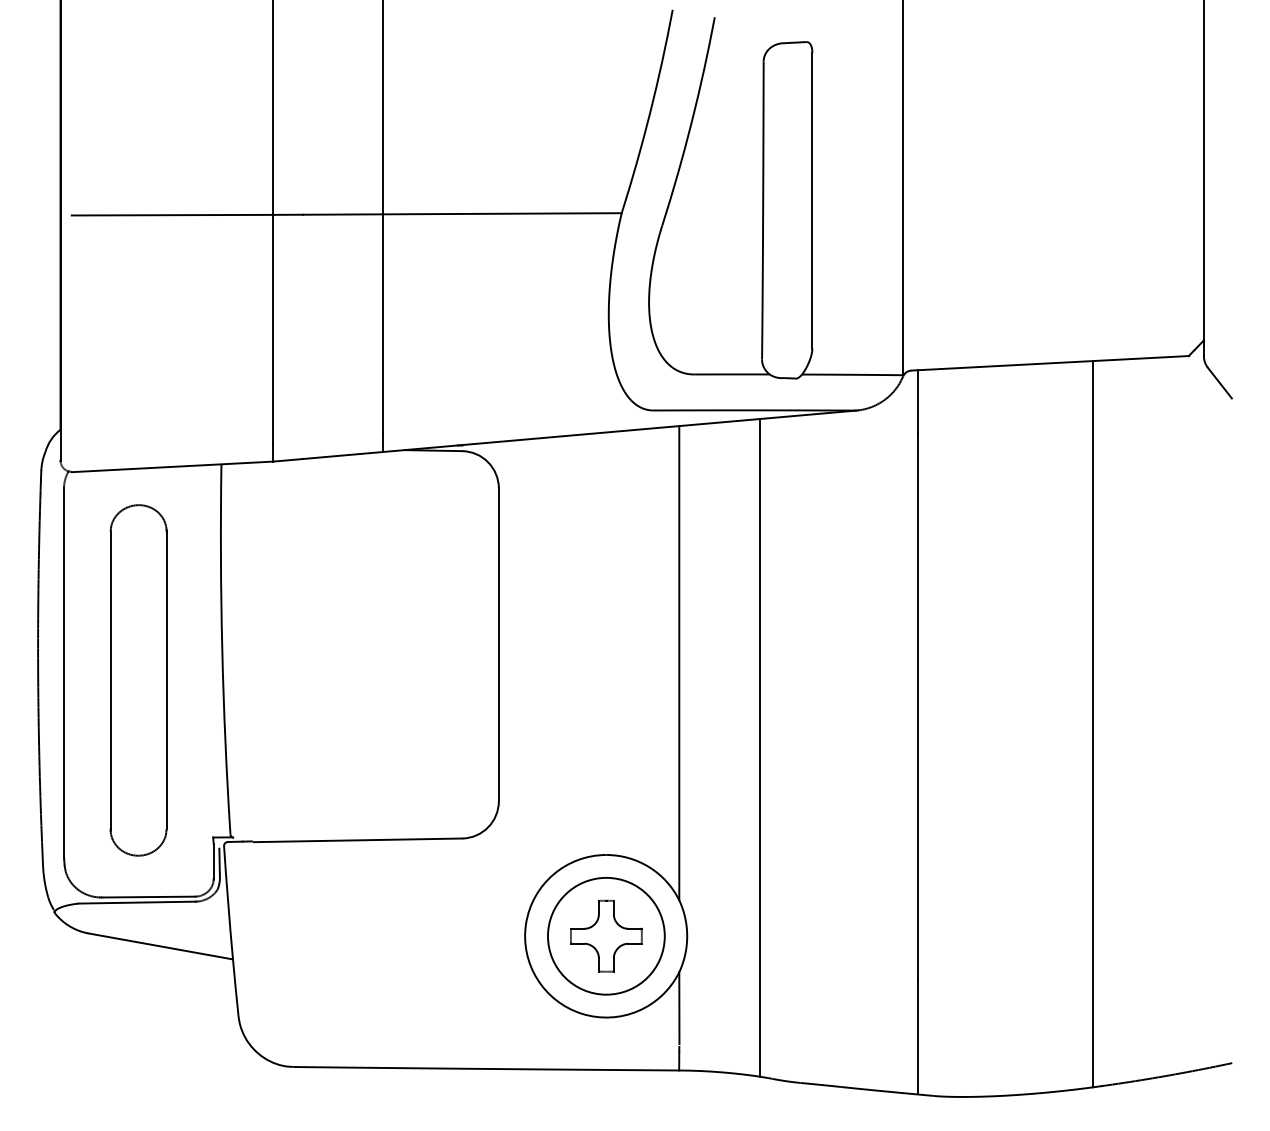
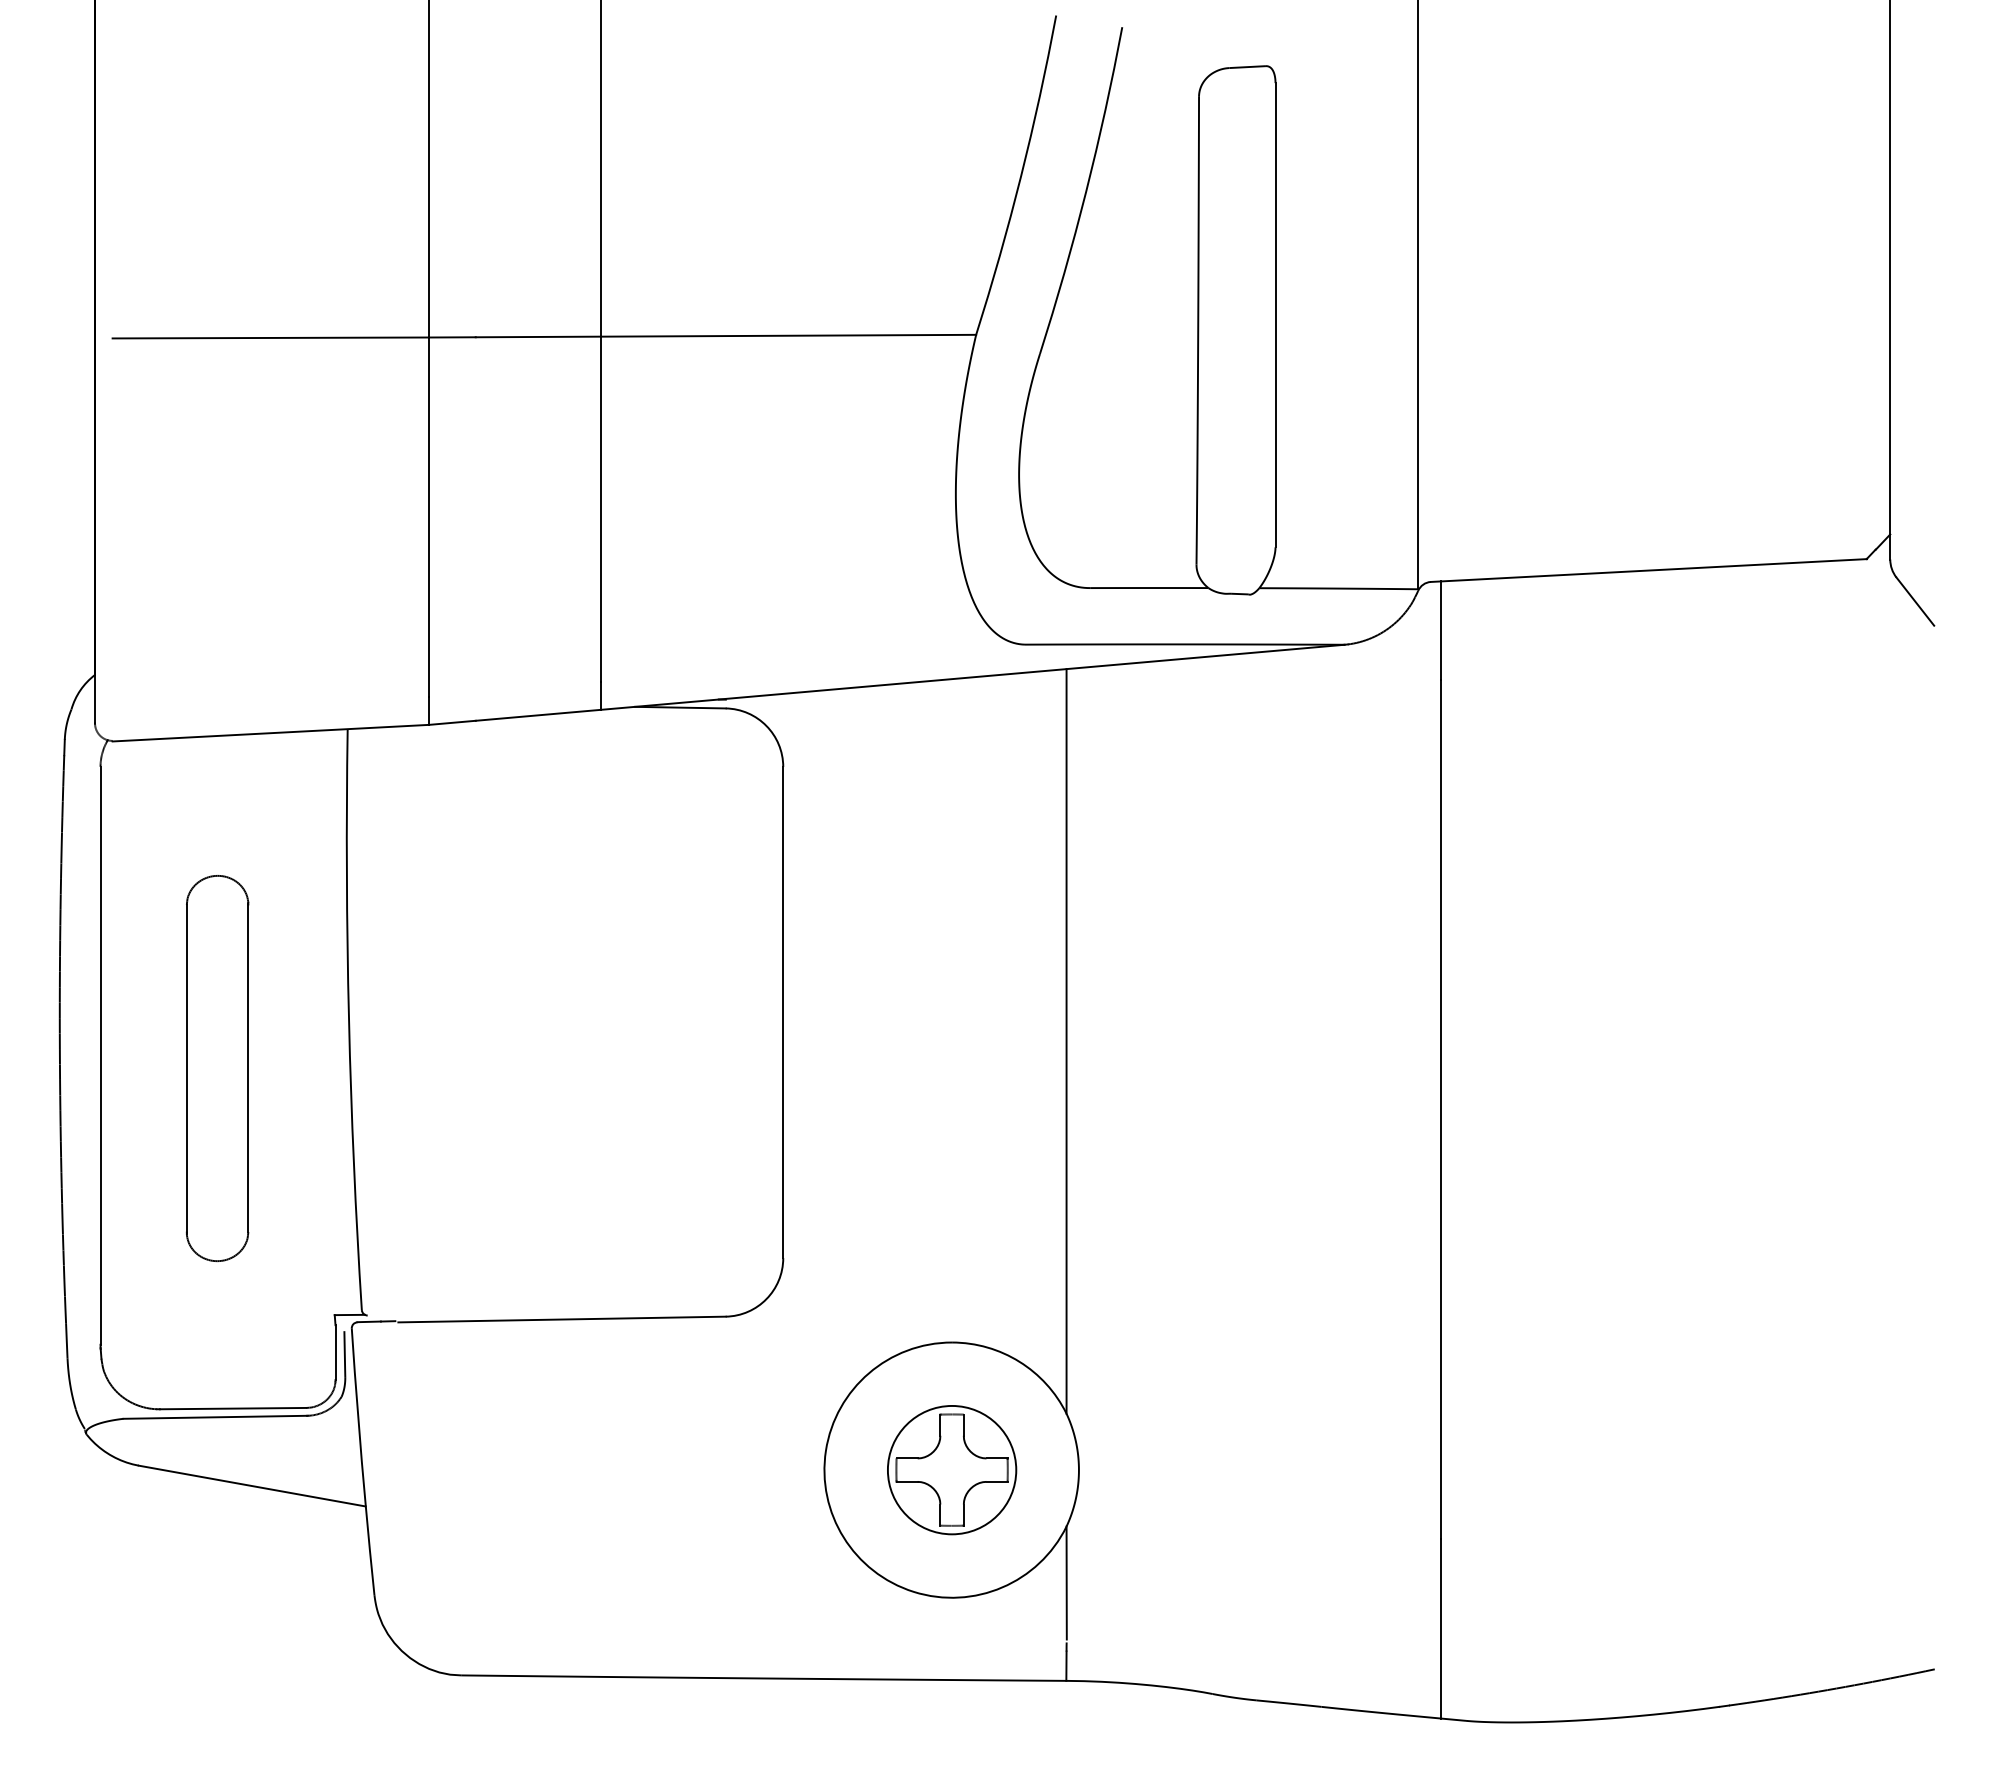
part: (138, 680) -> (217, 1068), size x0.7
line: (1092, 724) -> (1715, 1137), removed
line: (759, 747) -> (1192, 1173), removed
circle: (605, 935) -> (950, 1468), size x0.7

